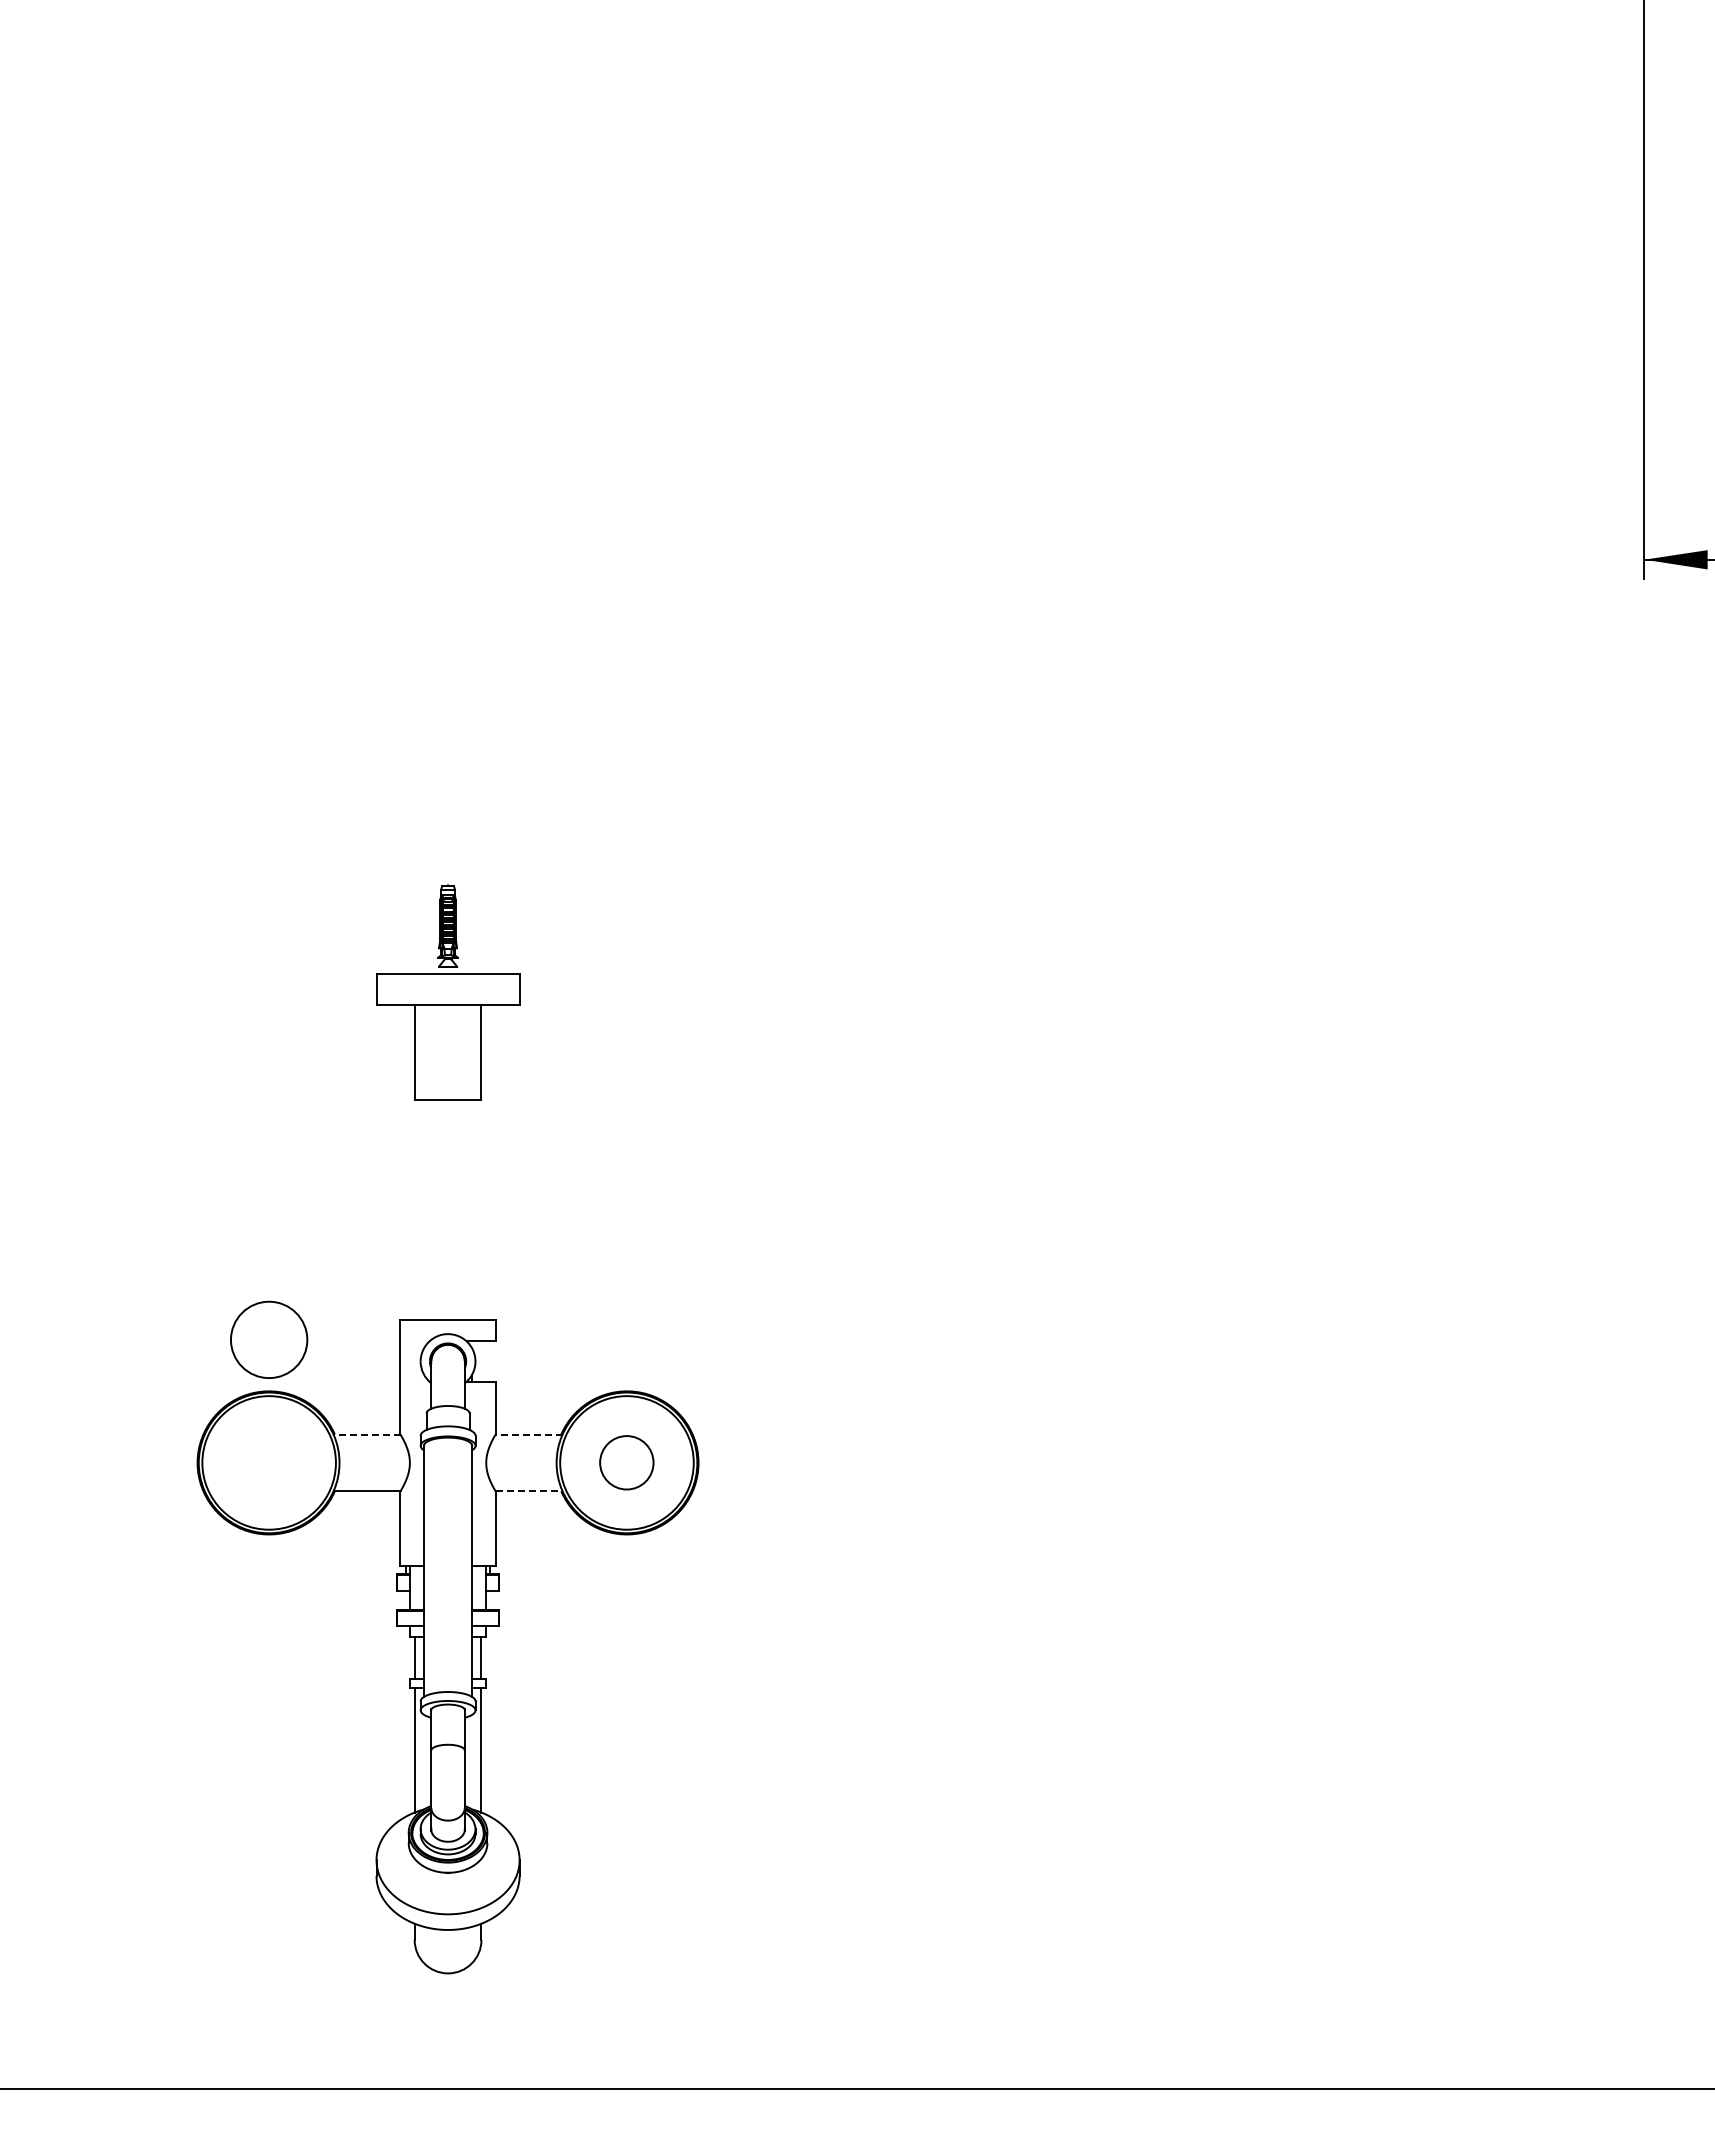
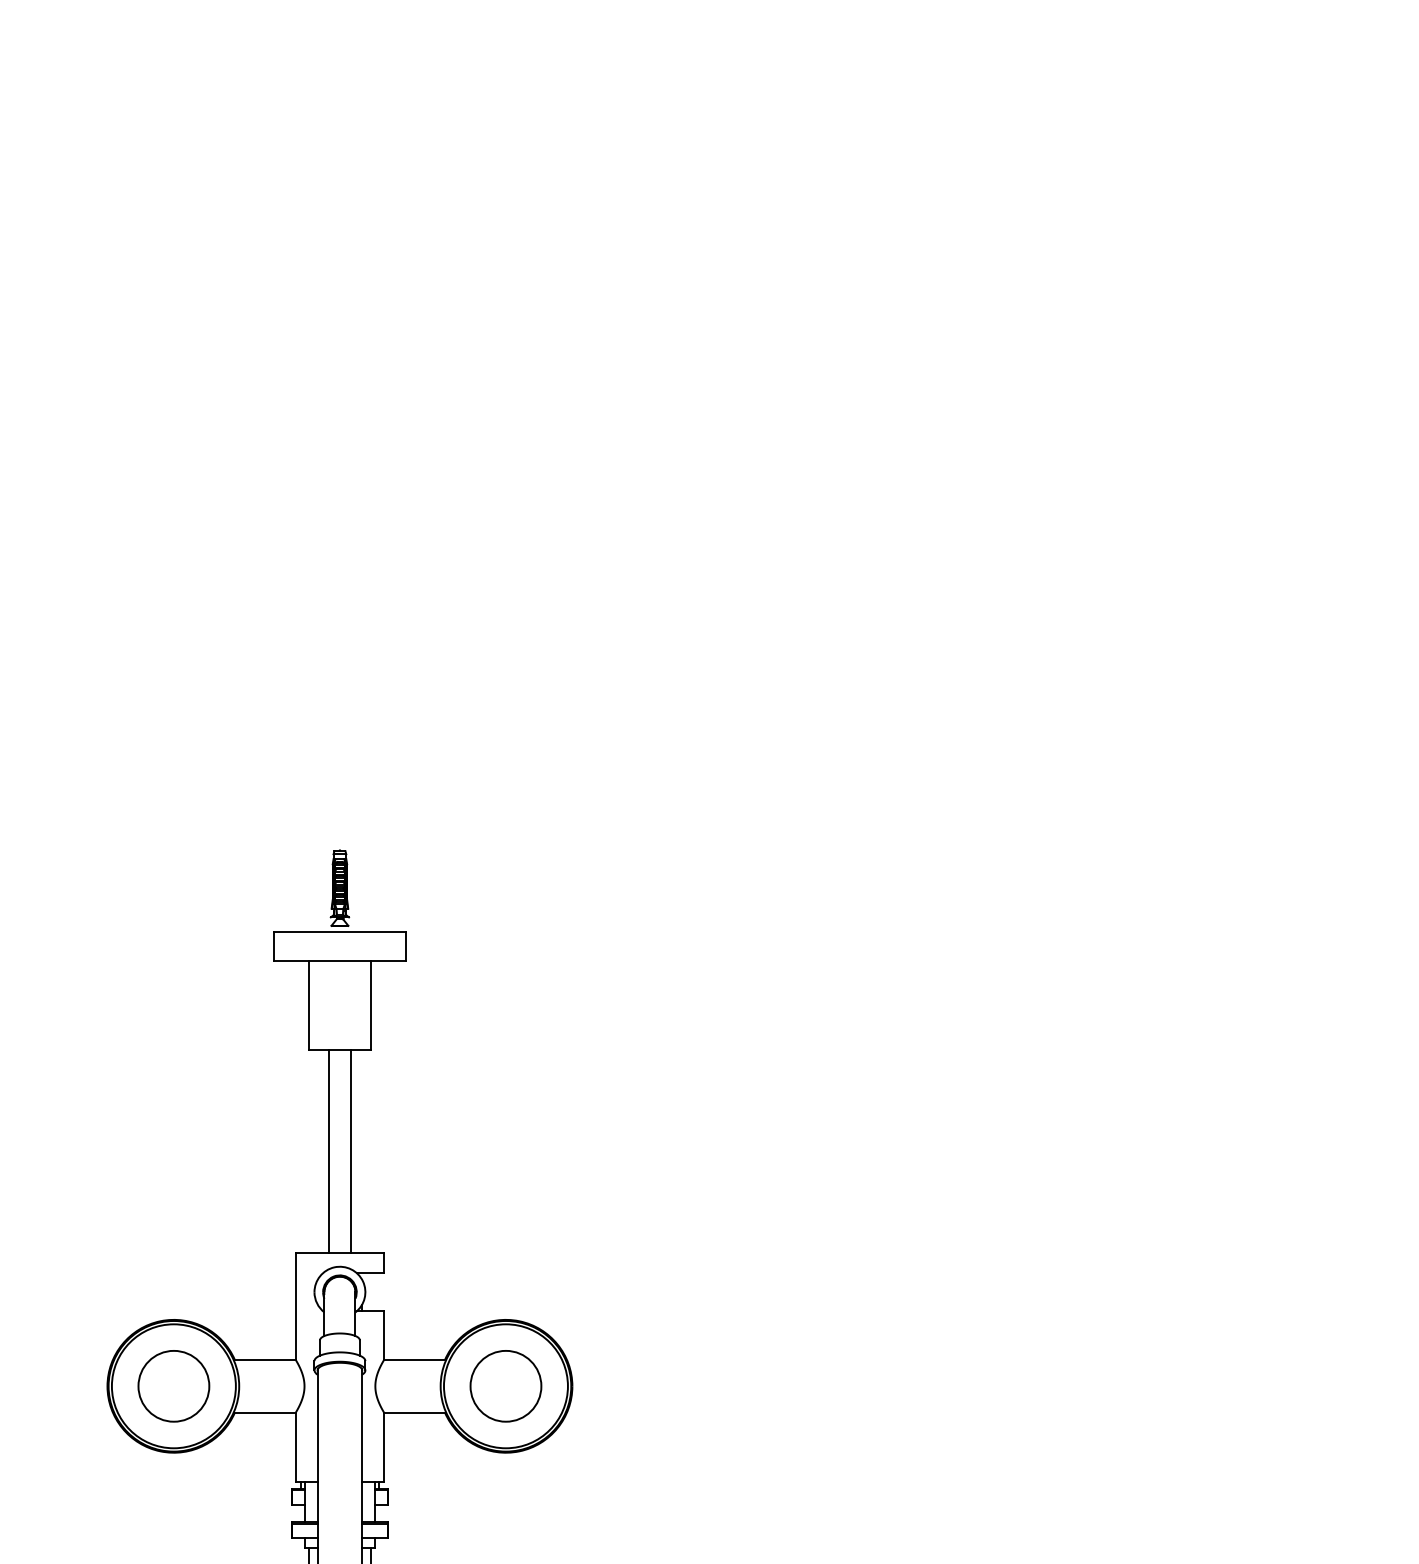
line: (436, 1209) -> (329, 1151), added
line: (460, 1209) -> (351, 1151), added
circle: (269, 1339) -> (174, 1385), moved
line: (366, 1434) -> (264, 1359), dashed -> solid
line: (528, 1434) -> (414, 1359), dashed -> solid
circle: (626, 1462) -> (505, 1385), size x1.43
line: (529, 1491) -> (415, 1412), dashed -> solid

